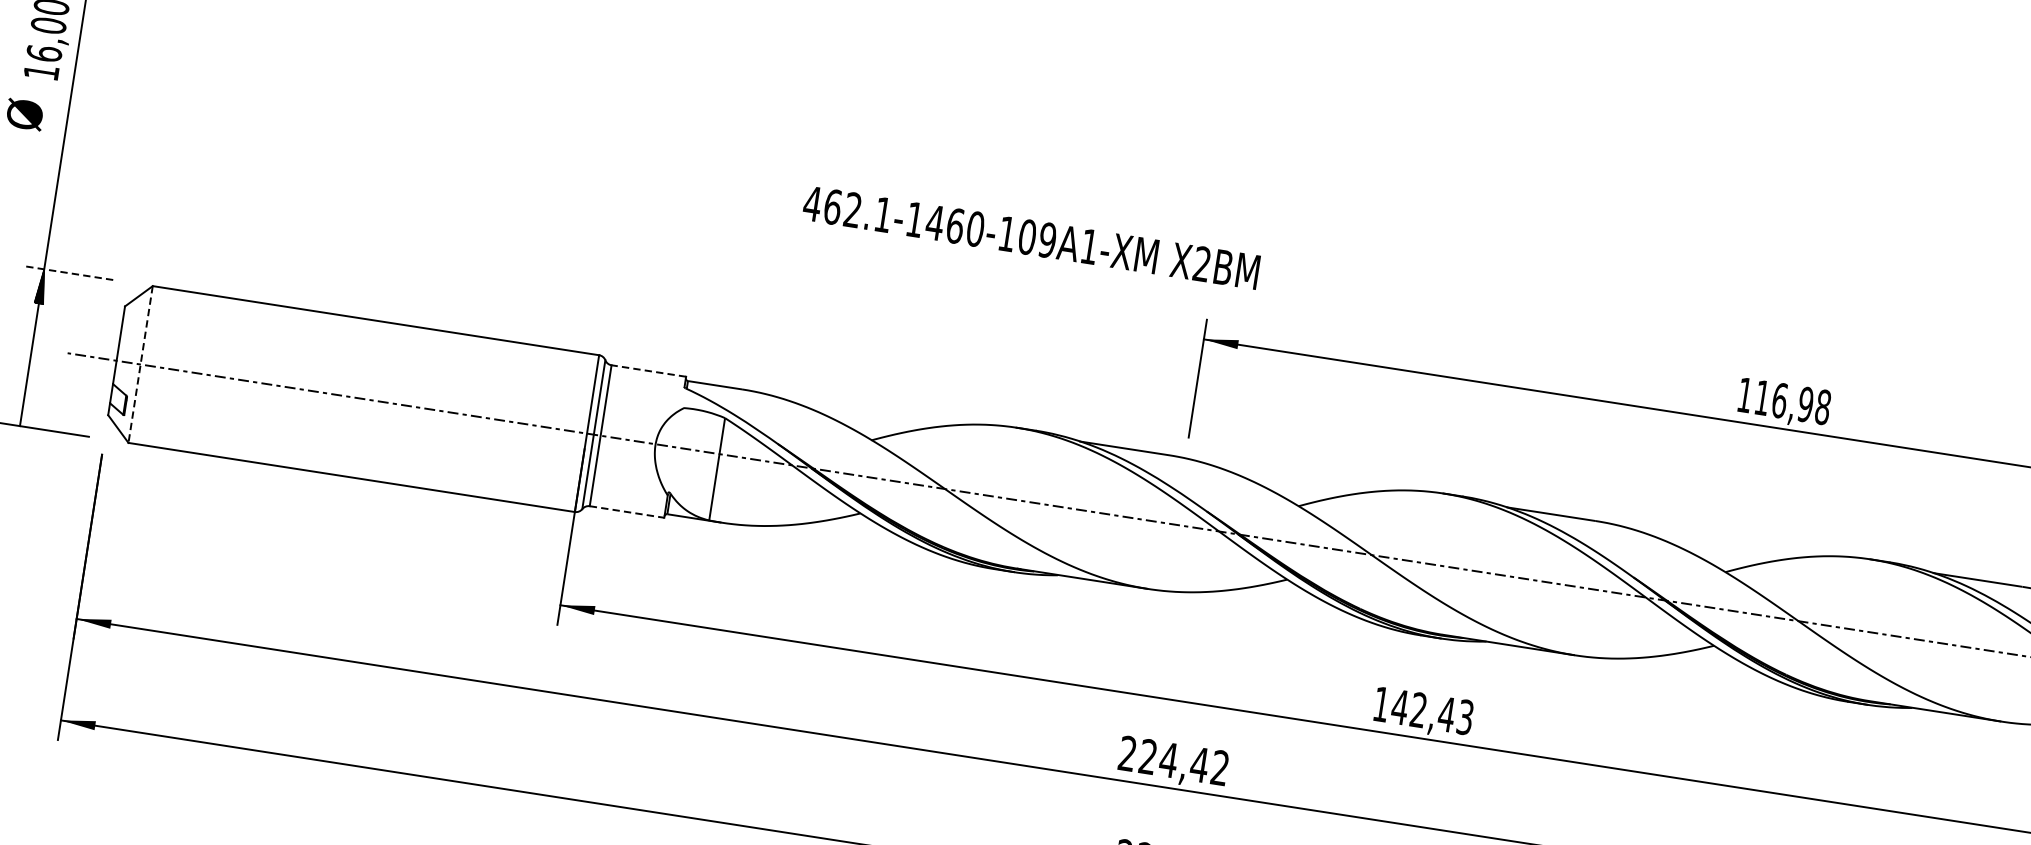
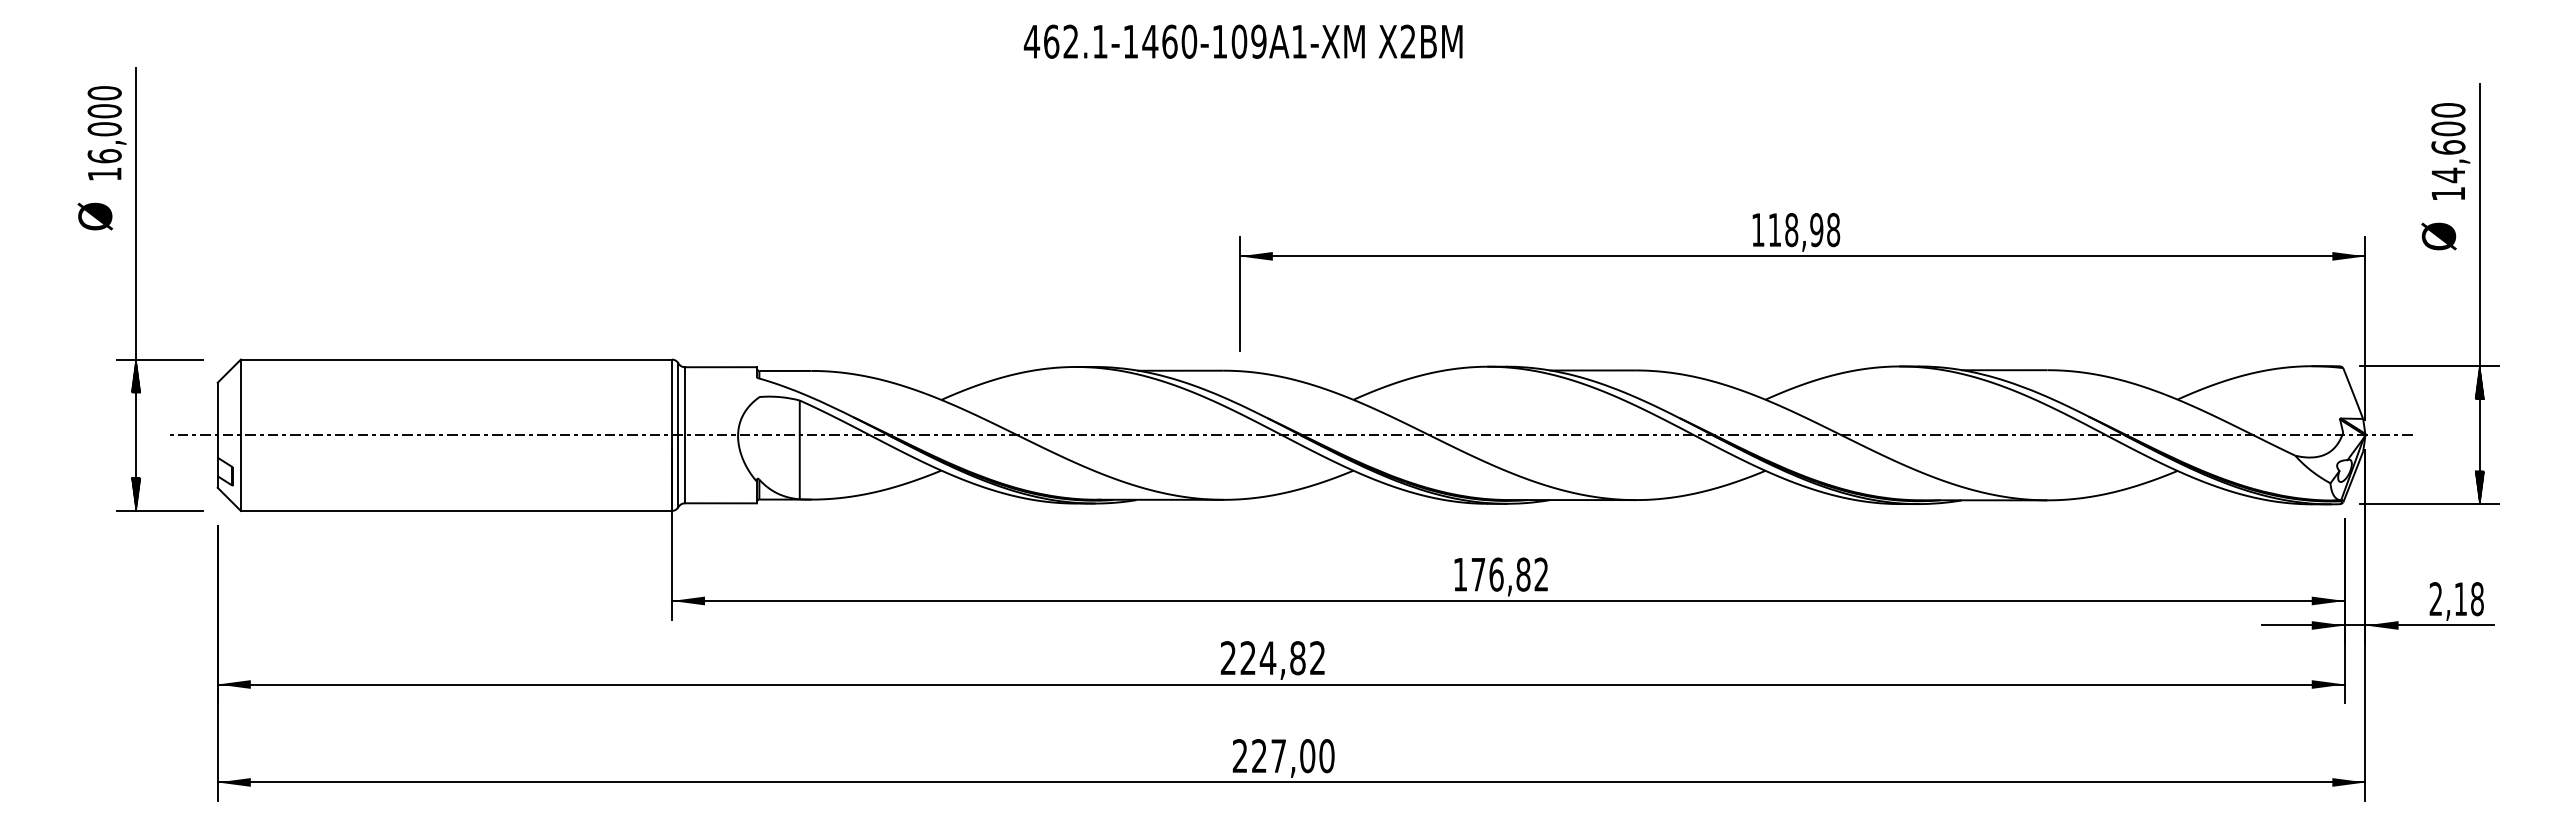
text: (1030, 237) -> (1242, 41), moved
line: (68, 272) -> (159, 359), dashed -> solid
line: (140, 364) -> (240, 435), dashed -> solid
line: (649, 371) -> (721, 367), dashed -> solid
text: (1779, 400) -> (1791, 229), 116,98 -> 118,98
hatch: (22, 407) -> (135, 493), added
line: (627, 512) -> (721, 503), dashed -> solid
text: (1432, 712) -> (1509, 574), 142,43 -> 176,82
text: (1199, 765) -> (1297, 658), 224,42 -> 224,82

